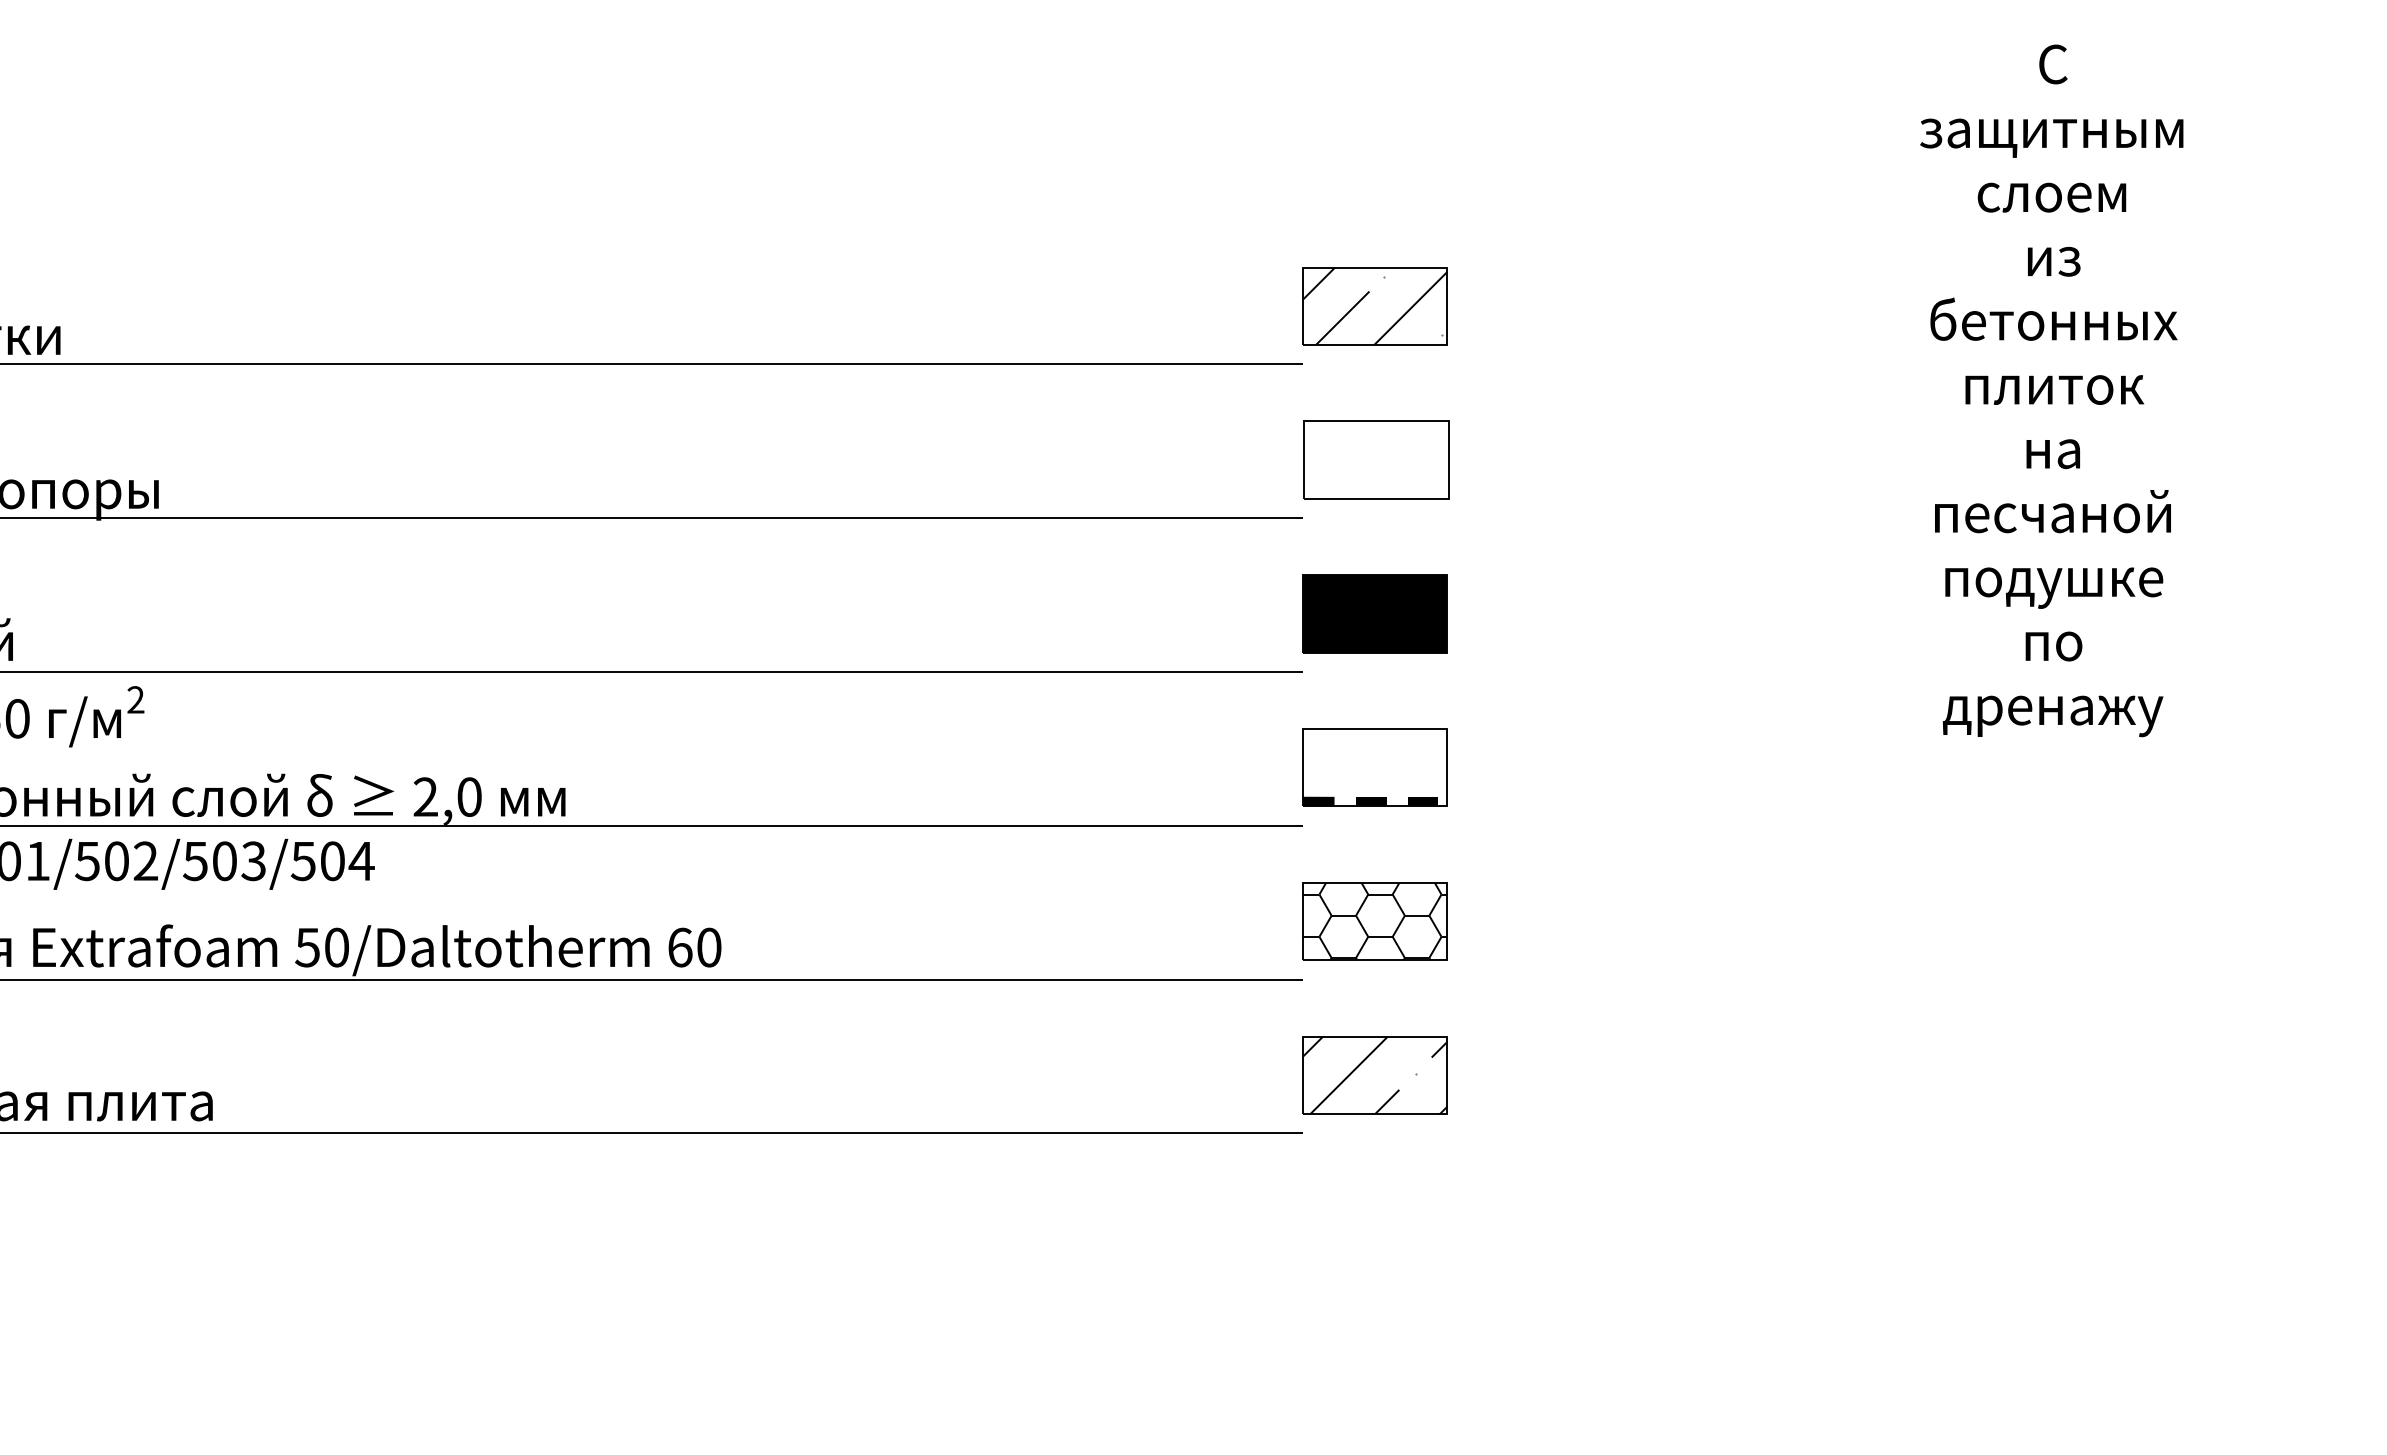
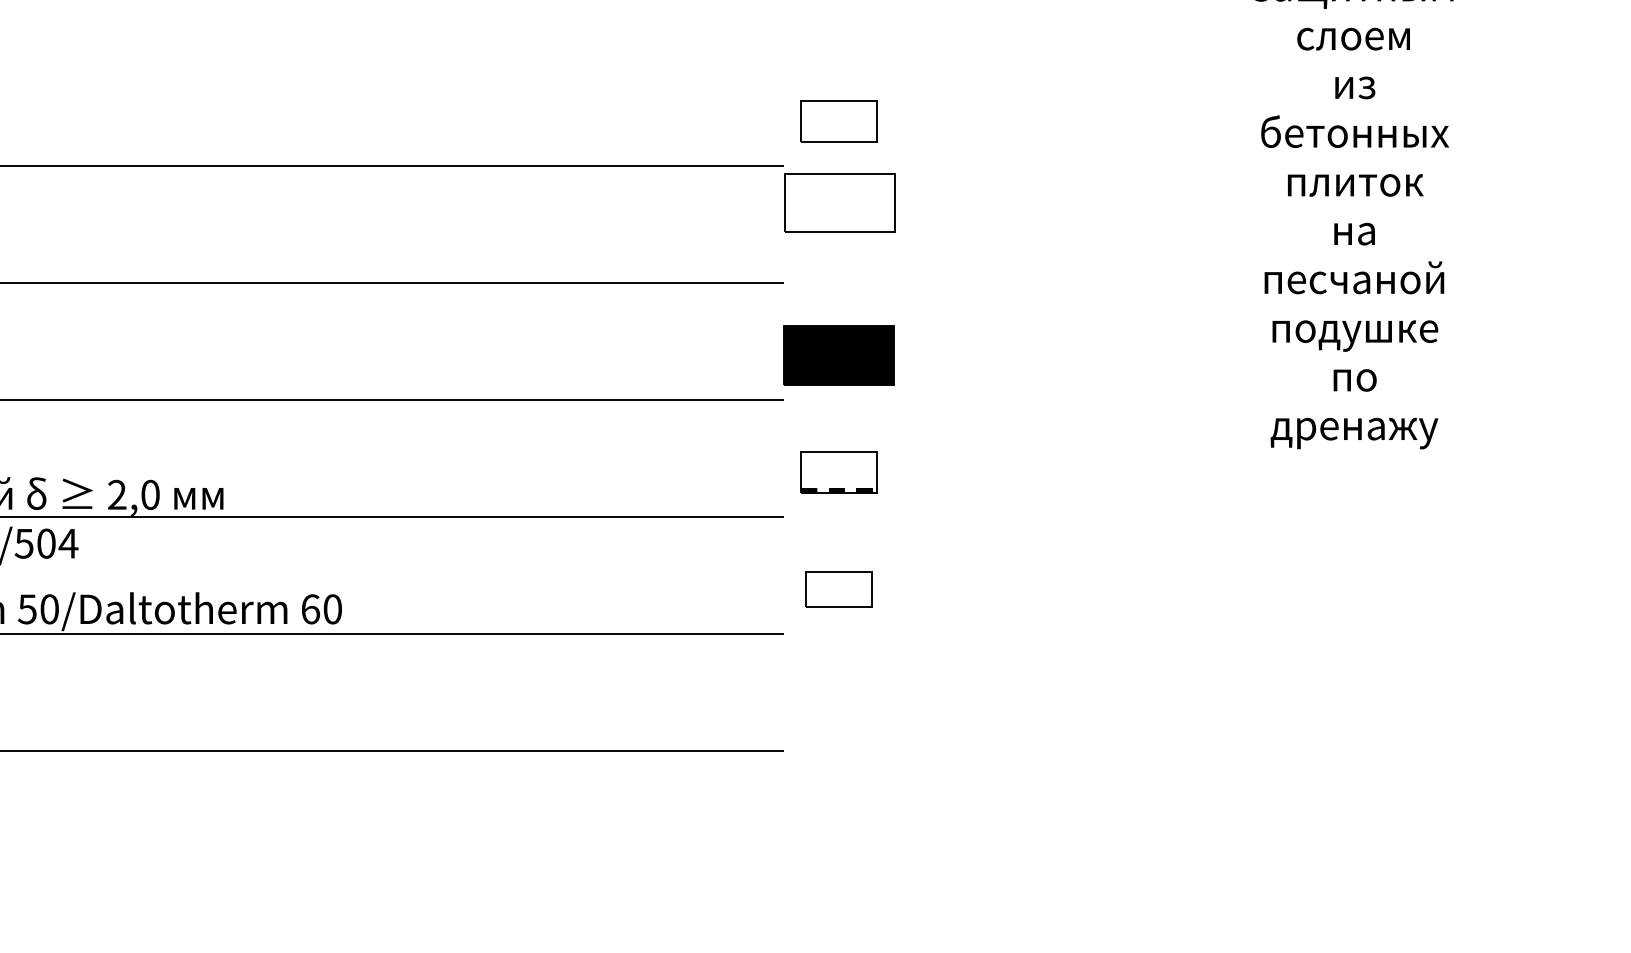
part: (1374, 306) -> (838, 121), size x0.7
part: (1376, 459) -> (840, 202), moved
part: (1374, 767) -> (838, 472), size x0.7
part: (1374, 921) -> (838, 589), size x0.6
part: (1374, 1075) -> (838, 706), removed

